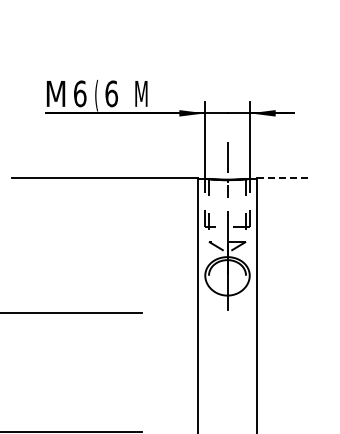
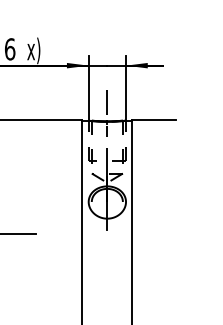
text: (139, 95) -> (33, 50), M -> x)
line: (283, 178) -> (154, 120), dashed -> solid

